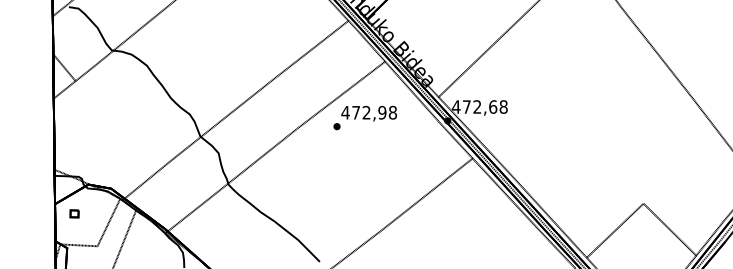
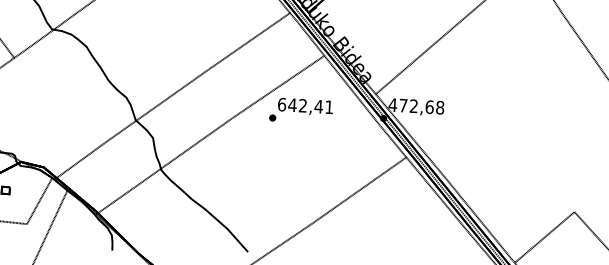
text: (369, 112) -> (305, 105), 472,98 -> 642,41

